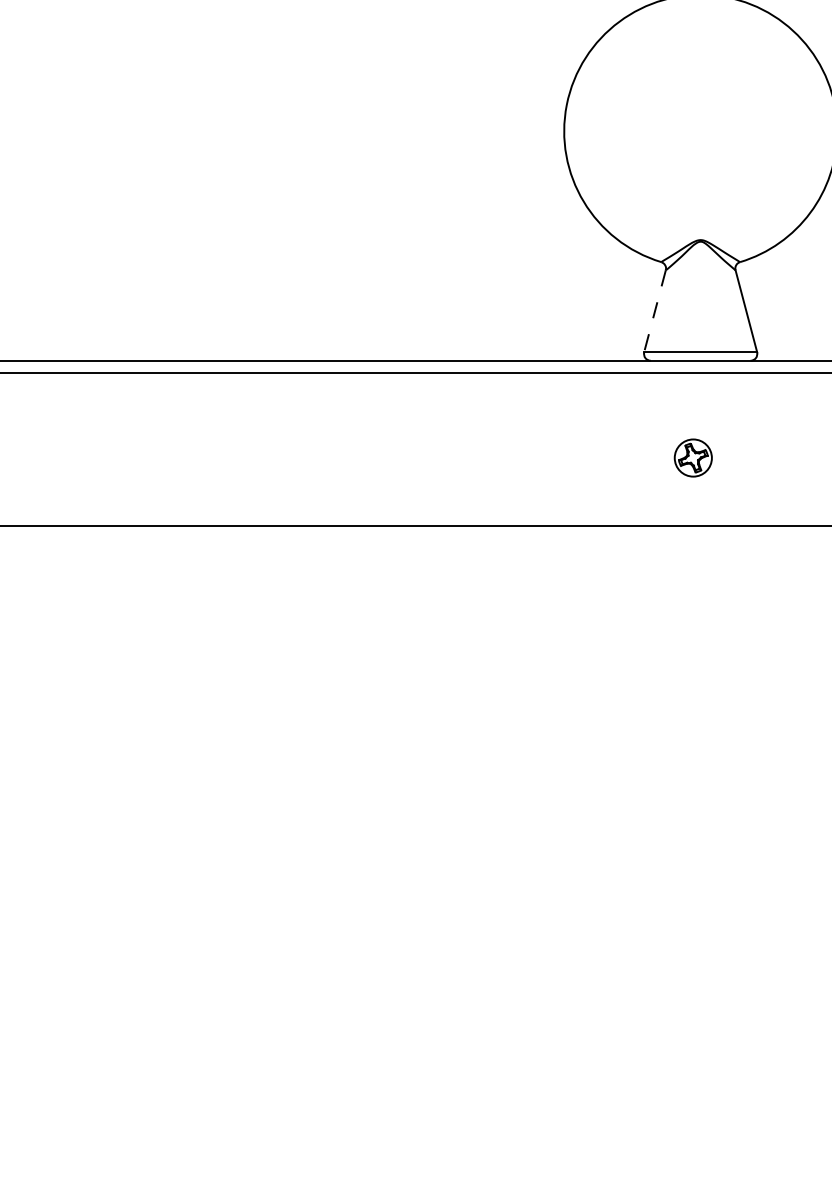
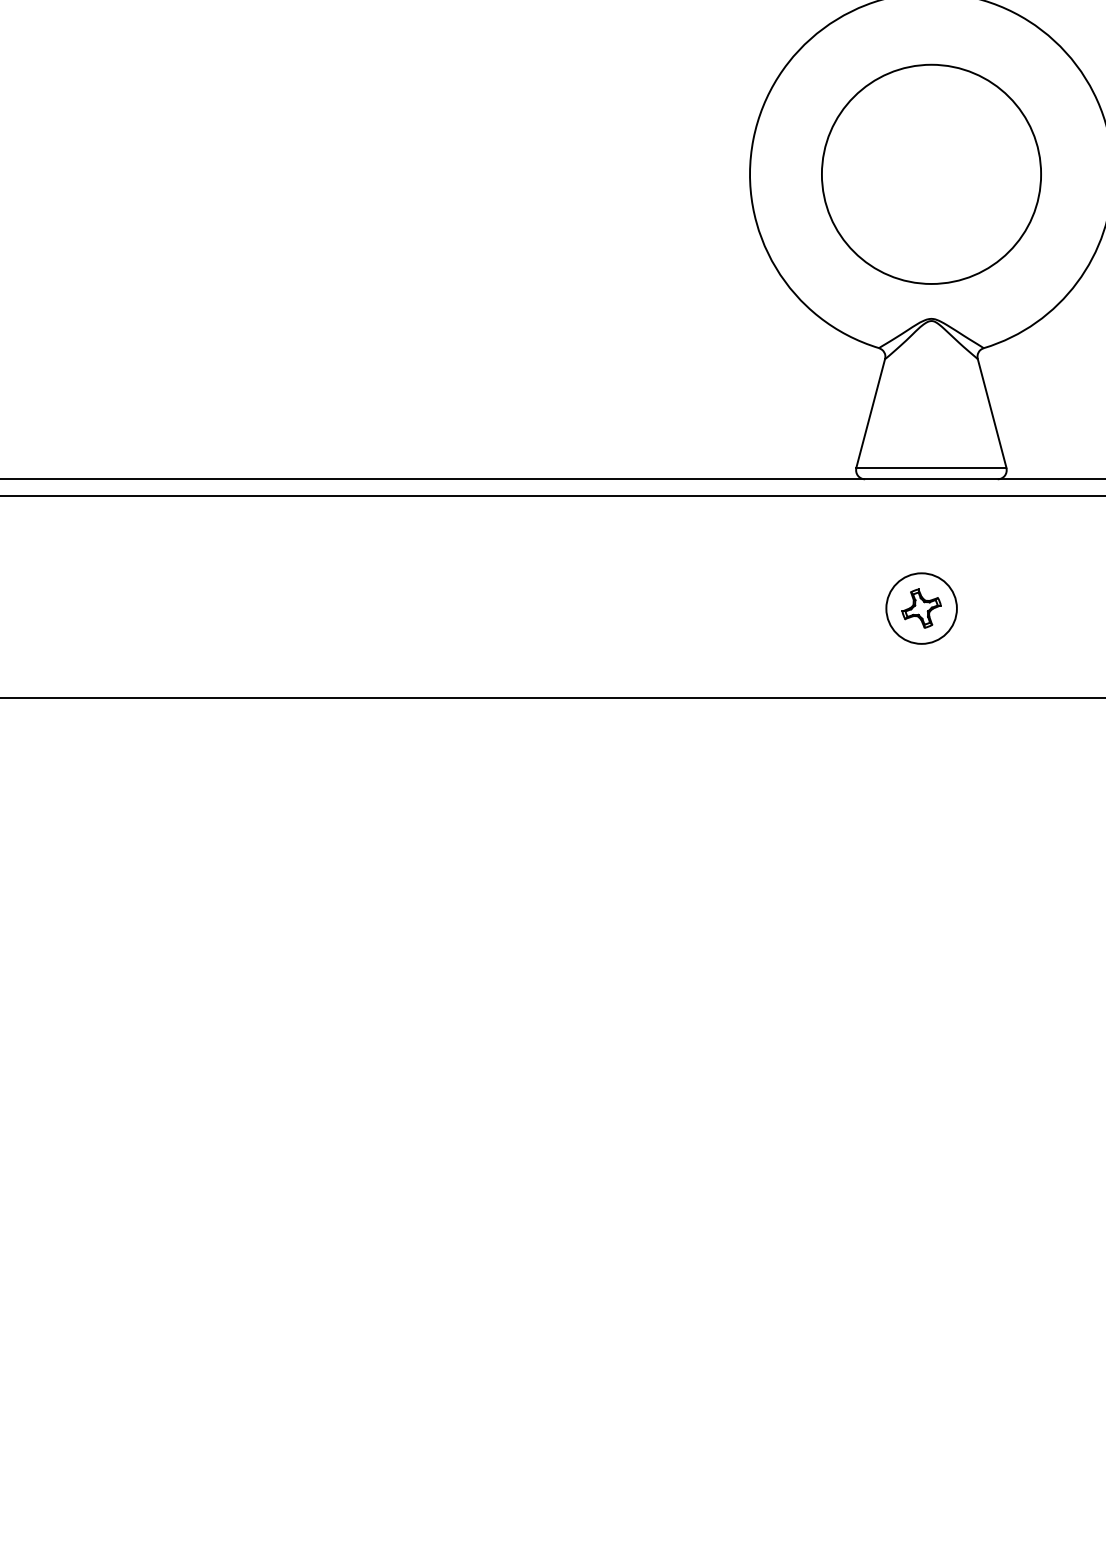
circle: (700, 130) -> (931, 173), added
line: (654, 312) -> (870, 414), dashed -> solid
circle: (693, 457) -> (921, 608), size x1.43

